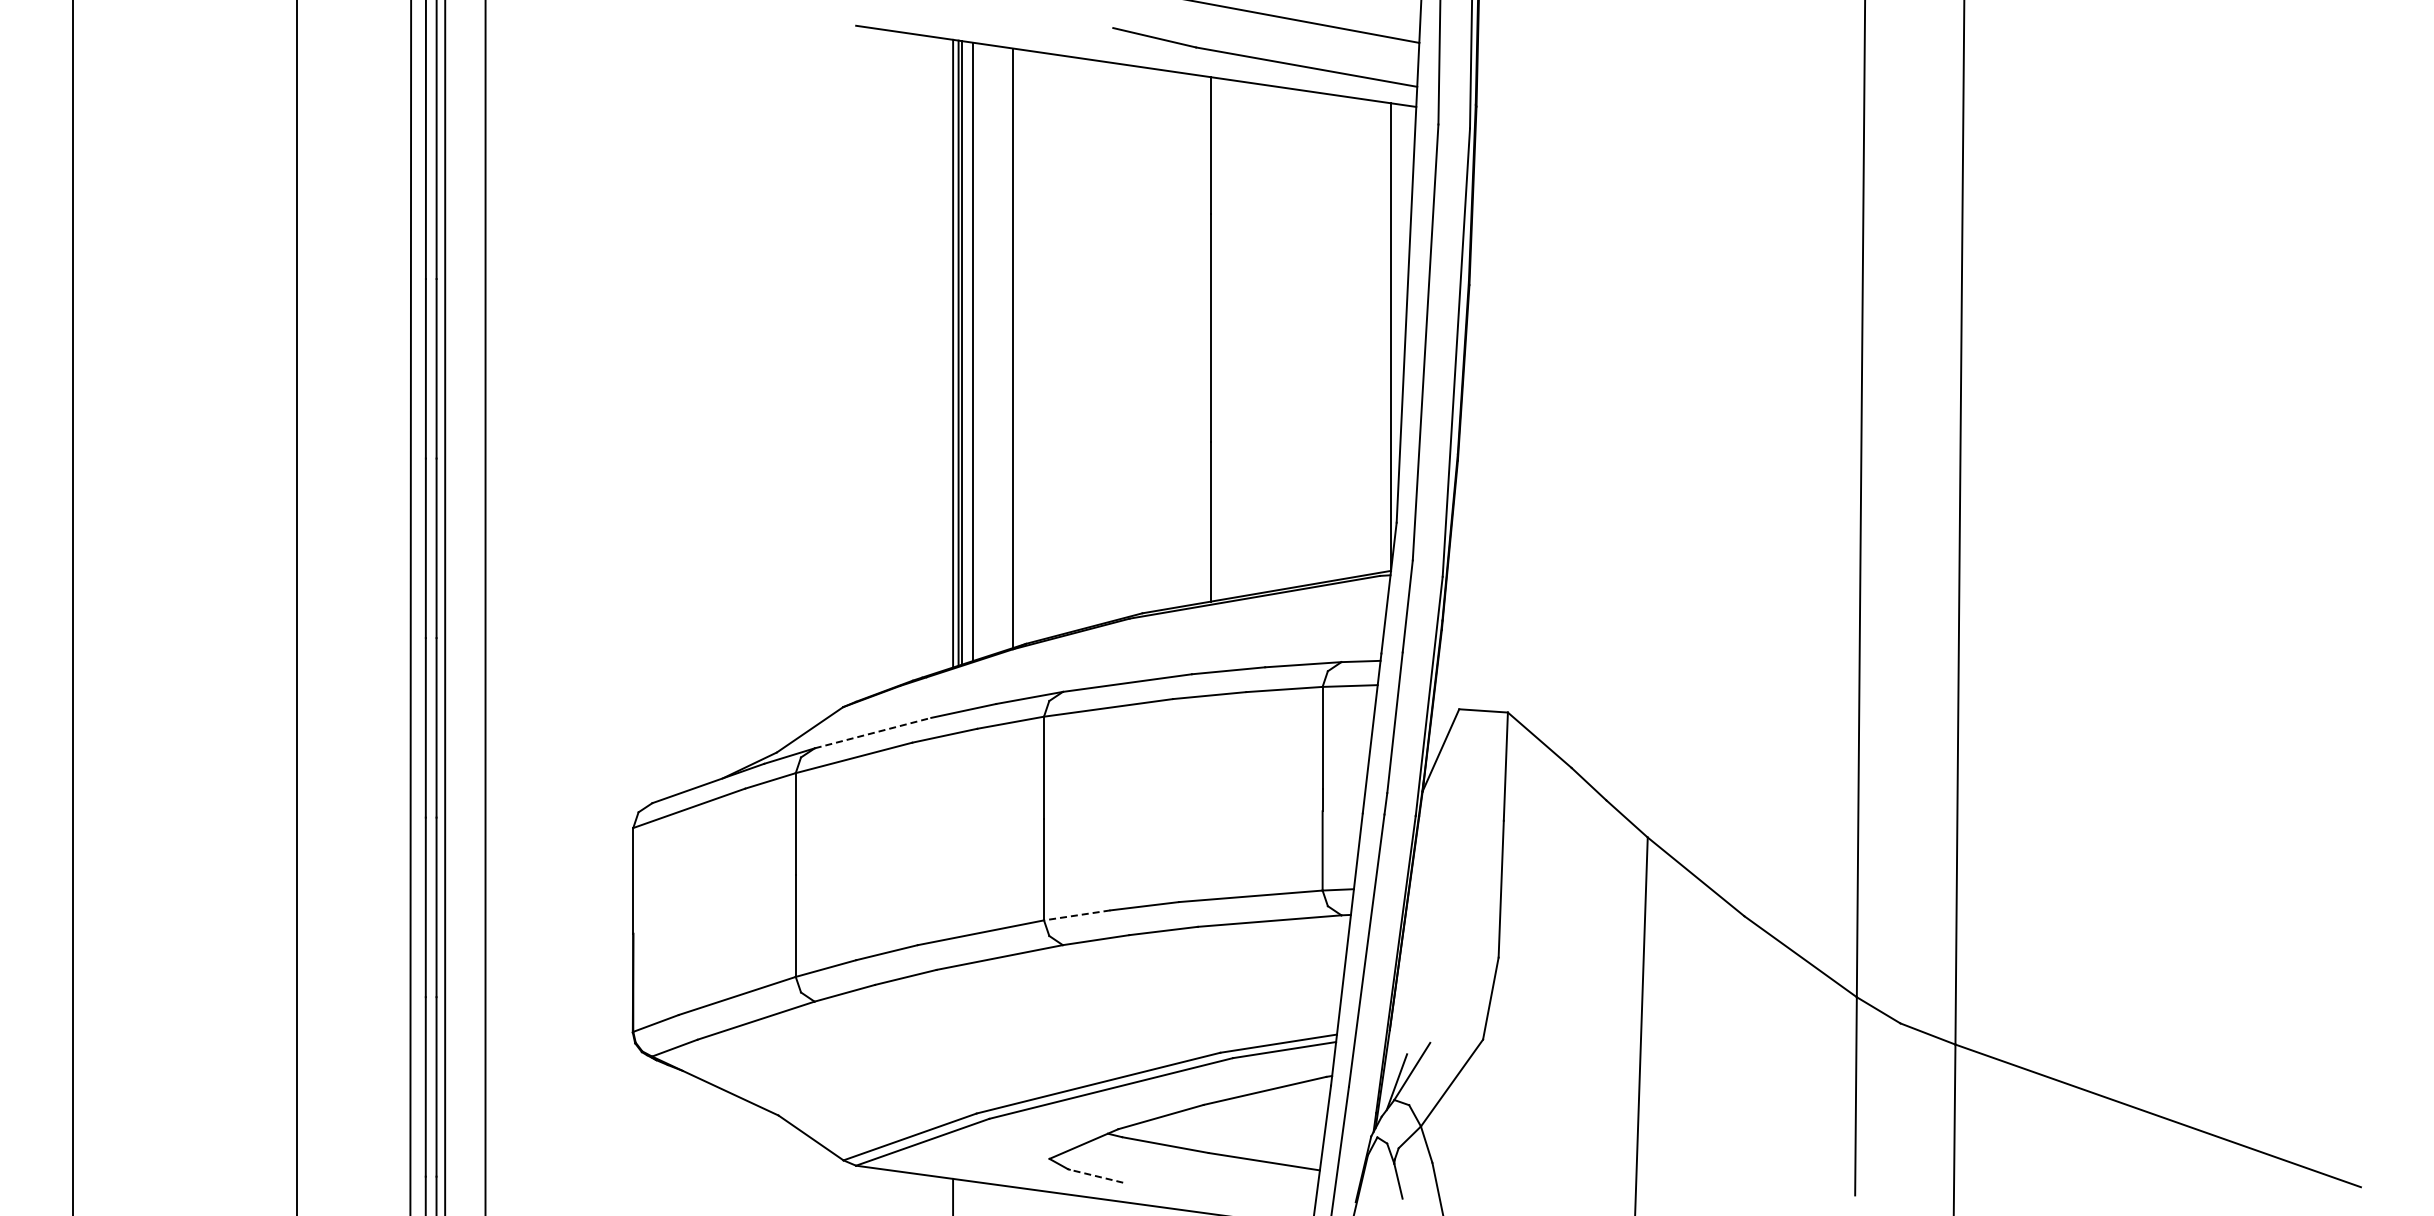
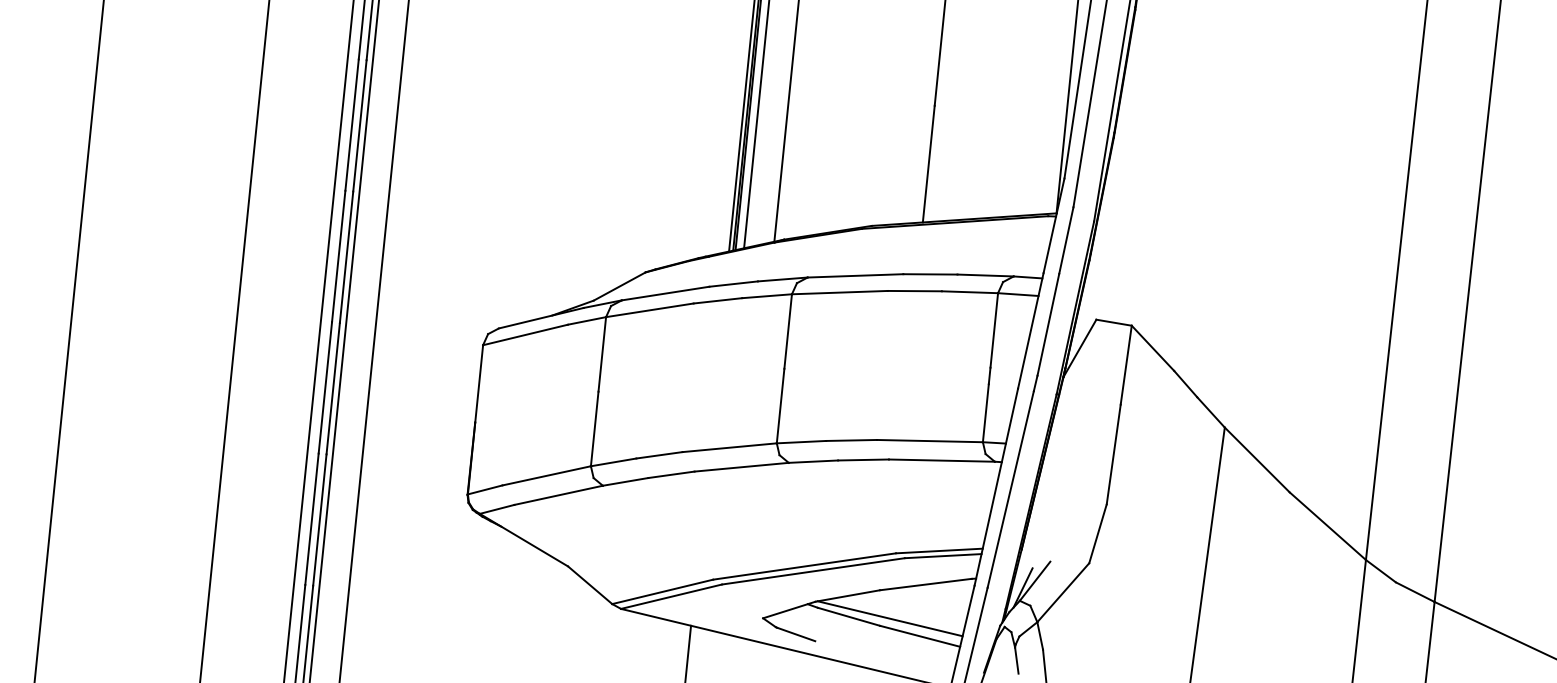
line: (873, 732) -> (665, 293), dashed -> solid
line: (1077, 915) -> (801, 442), dashed -> solid
line: (1221, 1141) -> (890, 618), added
line: (1096, 1176) -> (796, 634), dashed -> solid

